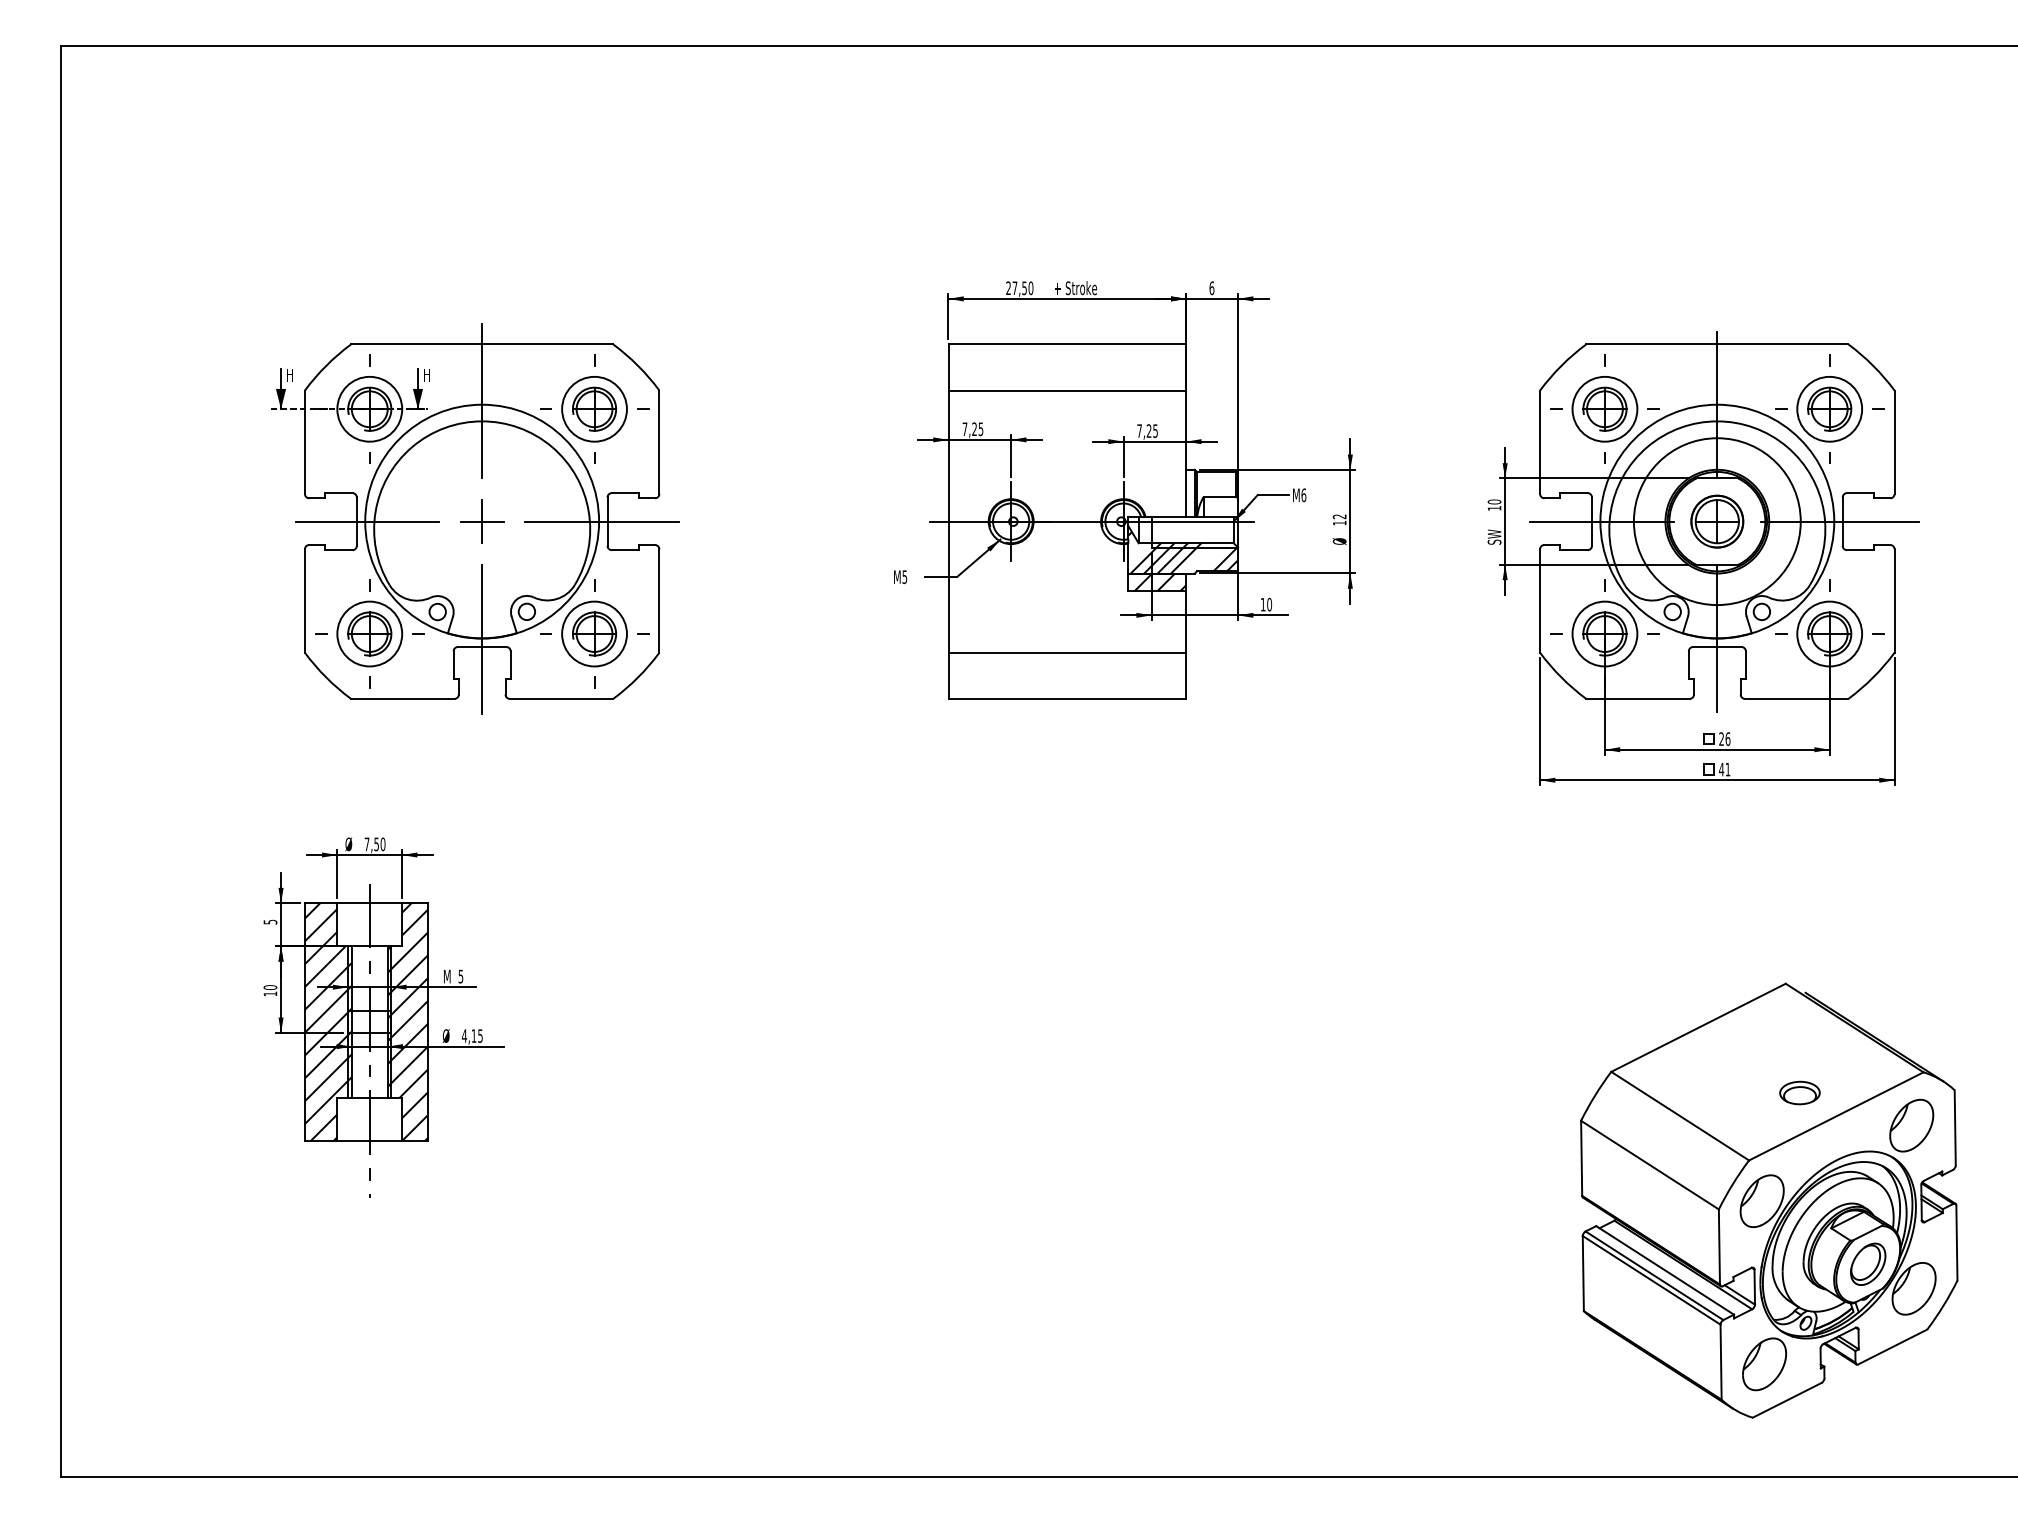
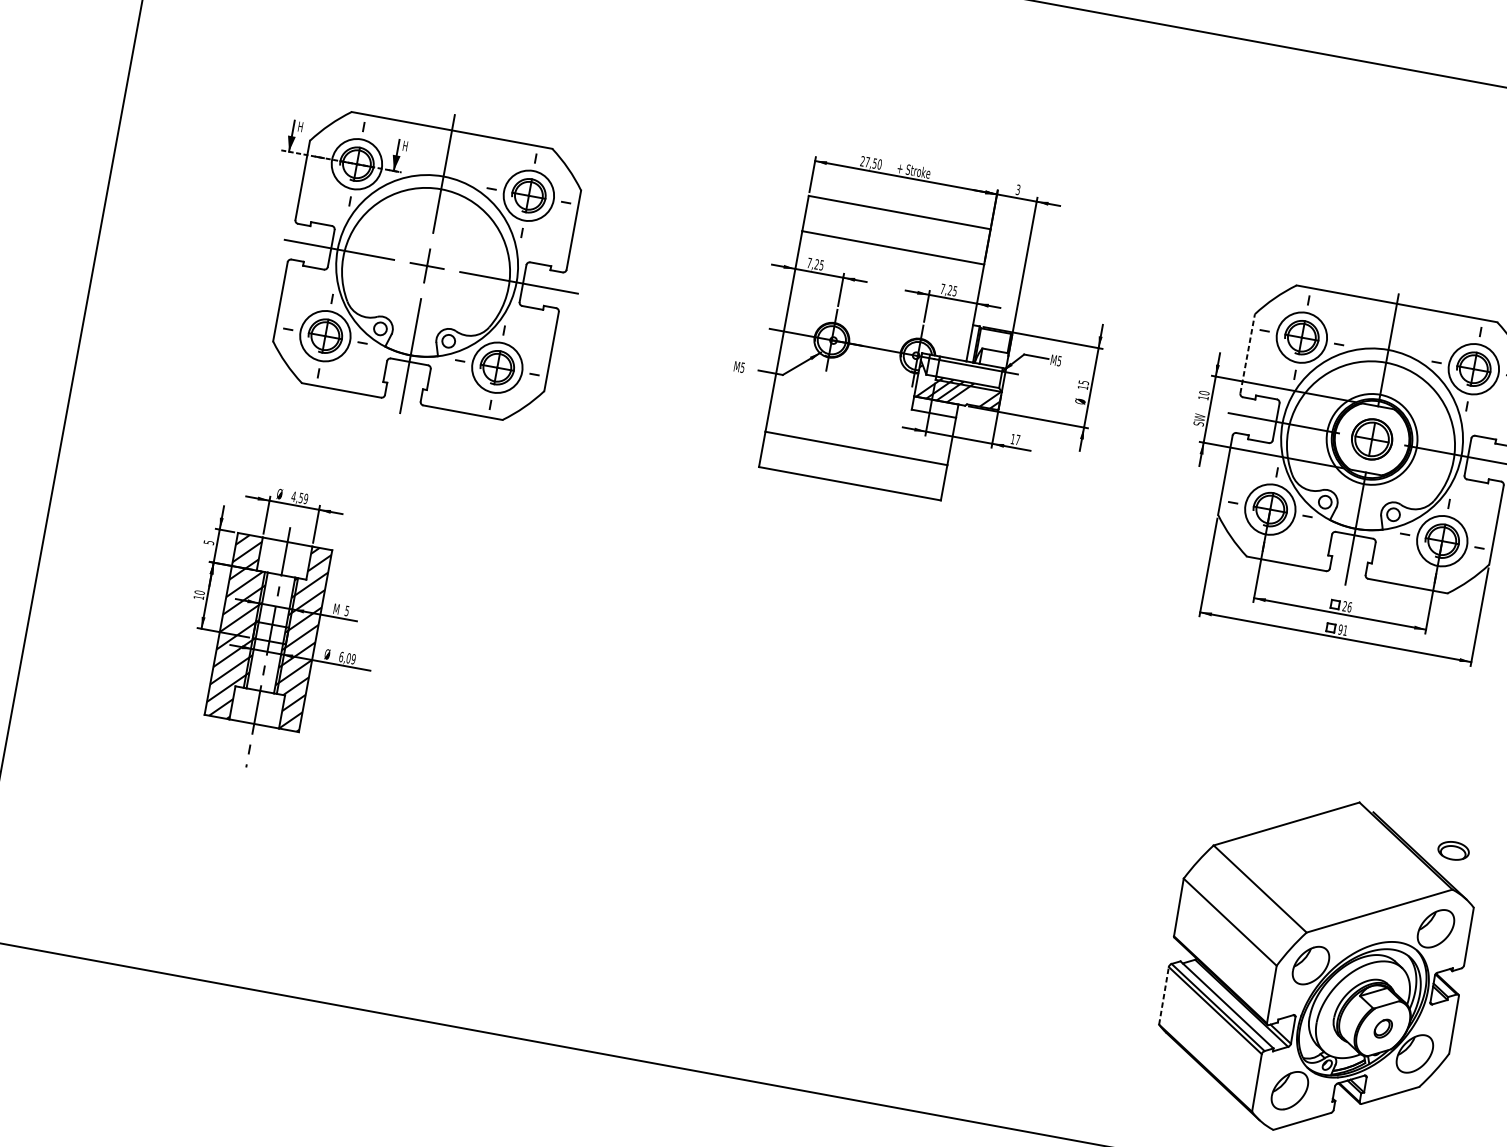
text: (1211, 288) -> (1017, 190), 6 -> 3
line: (1540, 442) -> (1247, 354), solid -> dashed
text: (1303, 495) -> (1059, 361), M6 -> M5
text: (1339, 516) -> (1083, 382), 12 -> 15
circle: (1716, 521) -> (1371, 439), size x0.7
hatch: (1157, 581) -> (935, 406), removed
text: (1269, 604) -> (1017, 439), 10 -> 17
text: (1721, 769) -> (1340, 629), 41 -> 91
text: (374, 844) -> (299, 497), 7,50 -> 4,59
text: (471, 1035) -> (346, 657), 4,15 -> 6,09
part: (1799, 1092) -> (1453, 850), moved
part: (1868, 1263) -> (1383, 1028), size x0.6
line: (1583, 1273) -> (1164, 995), solid -> dashed

